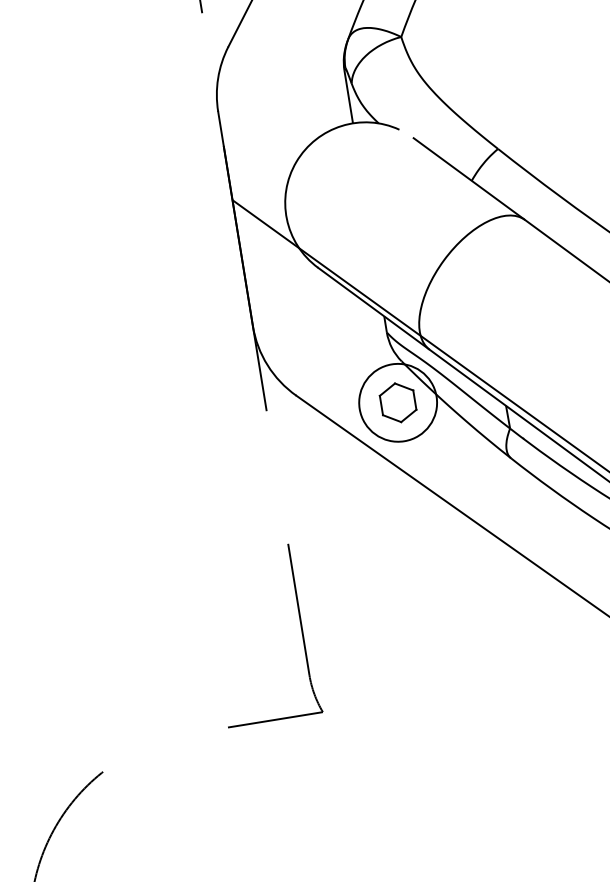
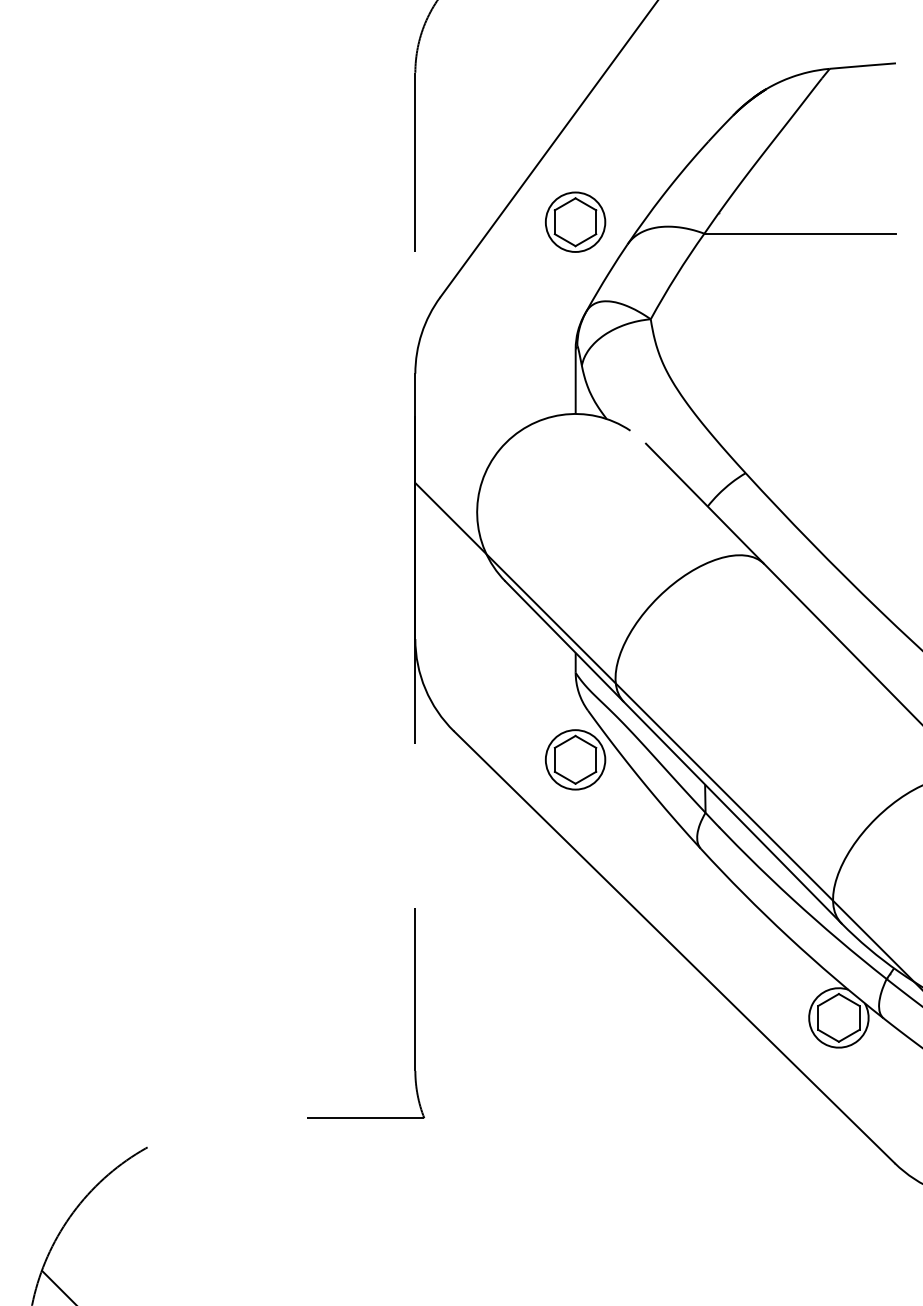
circle: (398, 402) -> (575, 759), size x0.62

